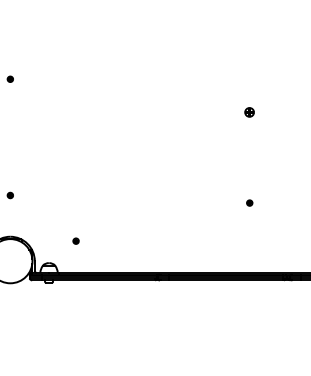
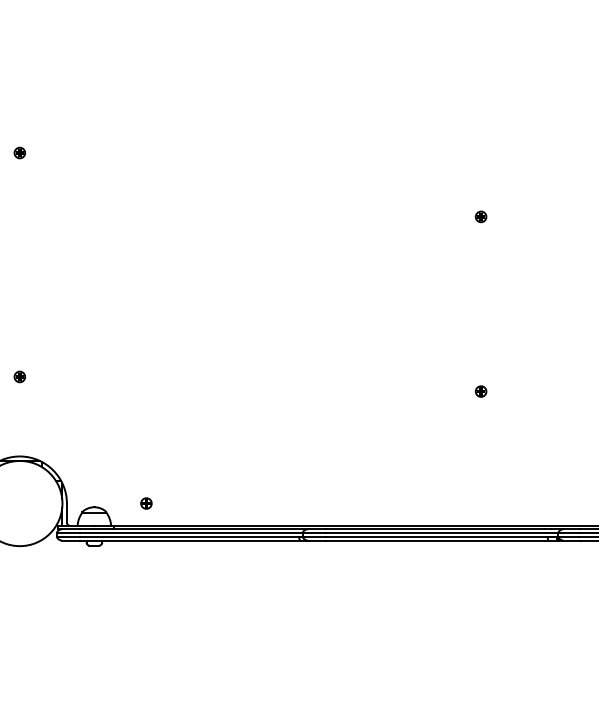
part: (249, 112) -> (480, 217), size x0.62
part: (75, 240) -> (145, 502), moved

